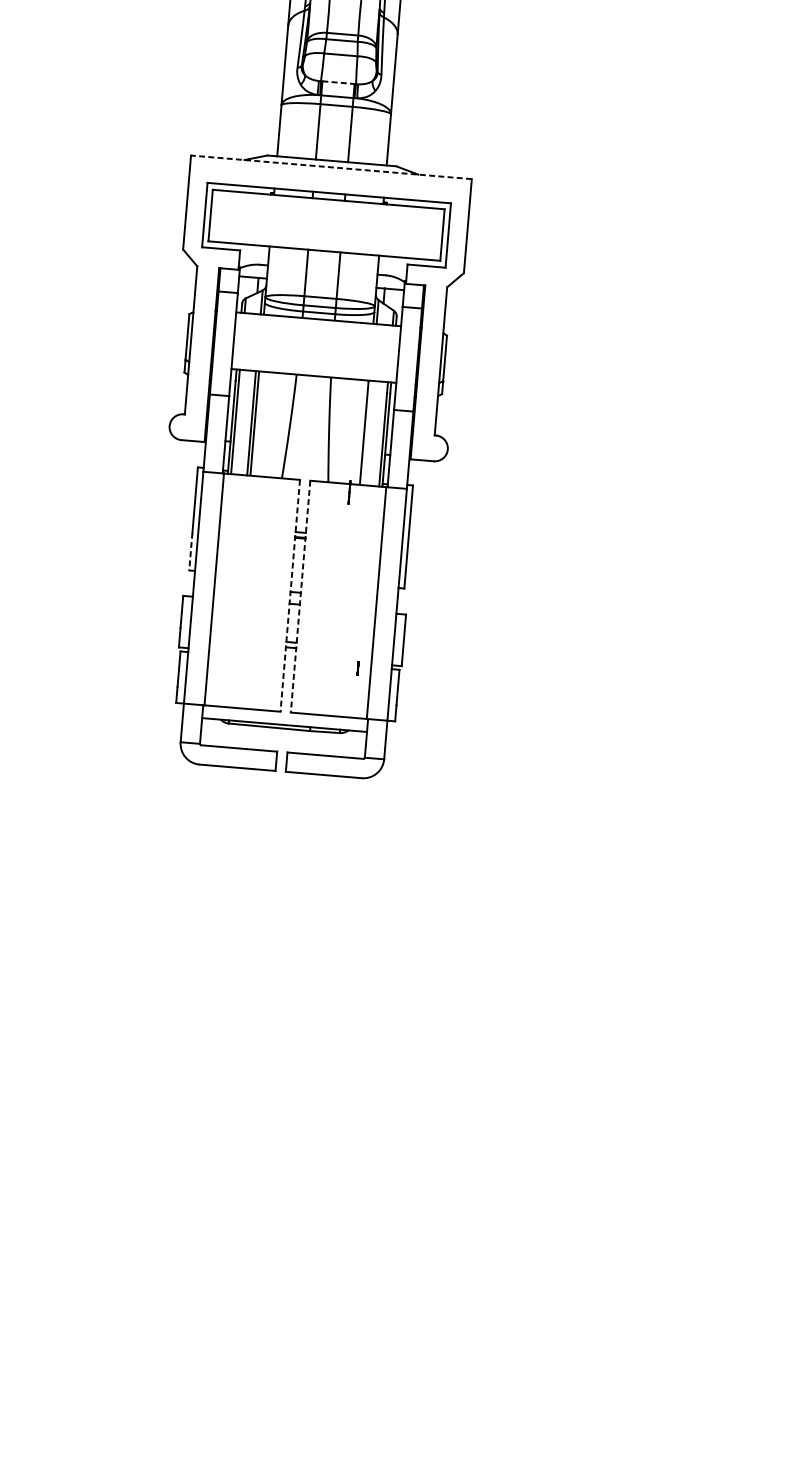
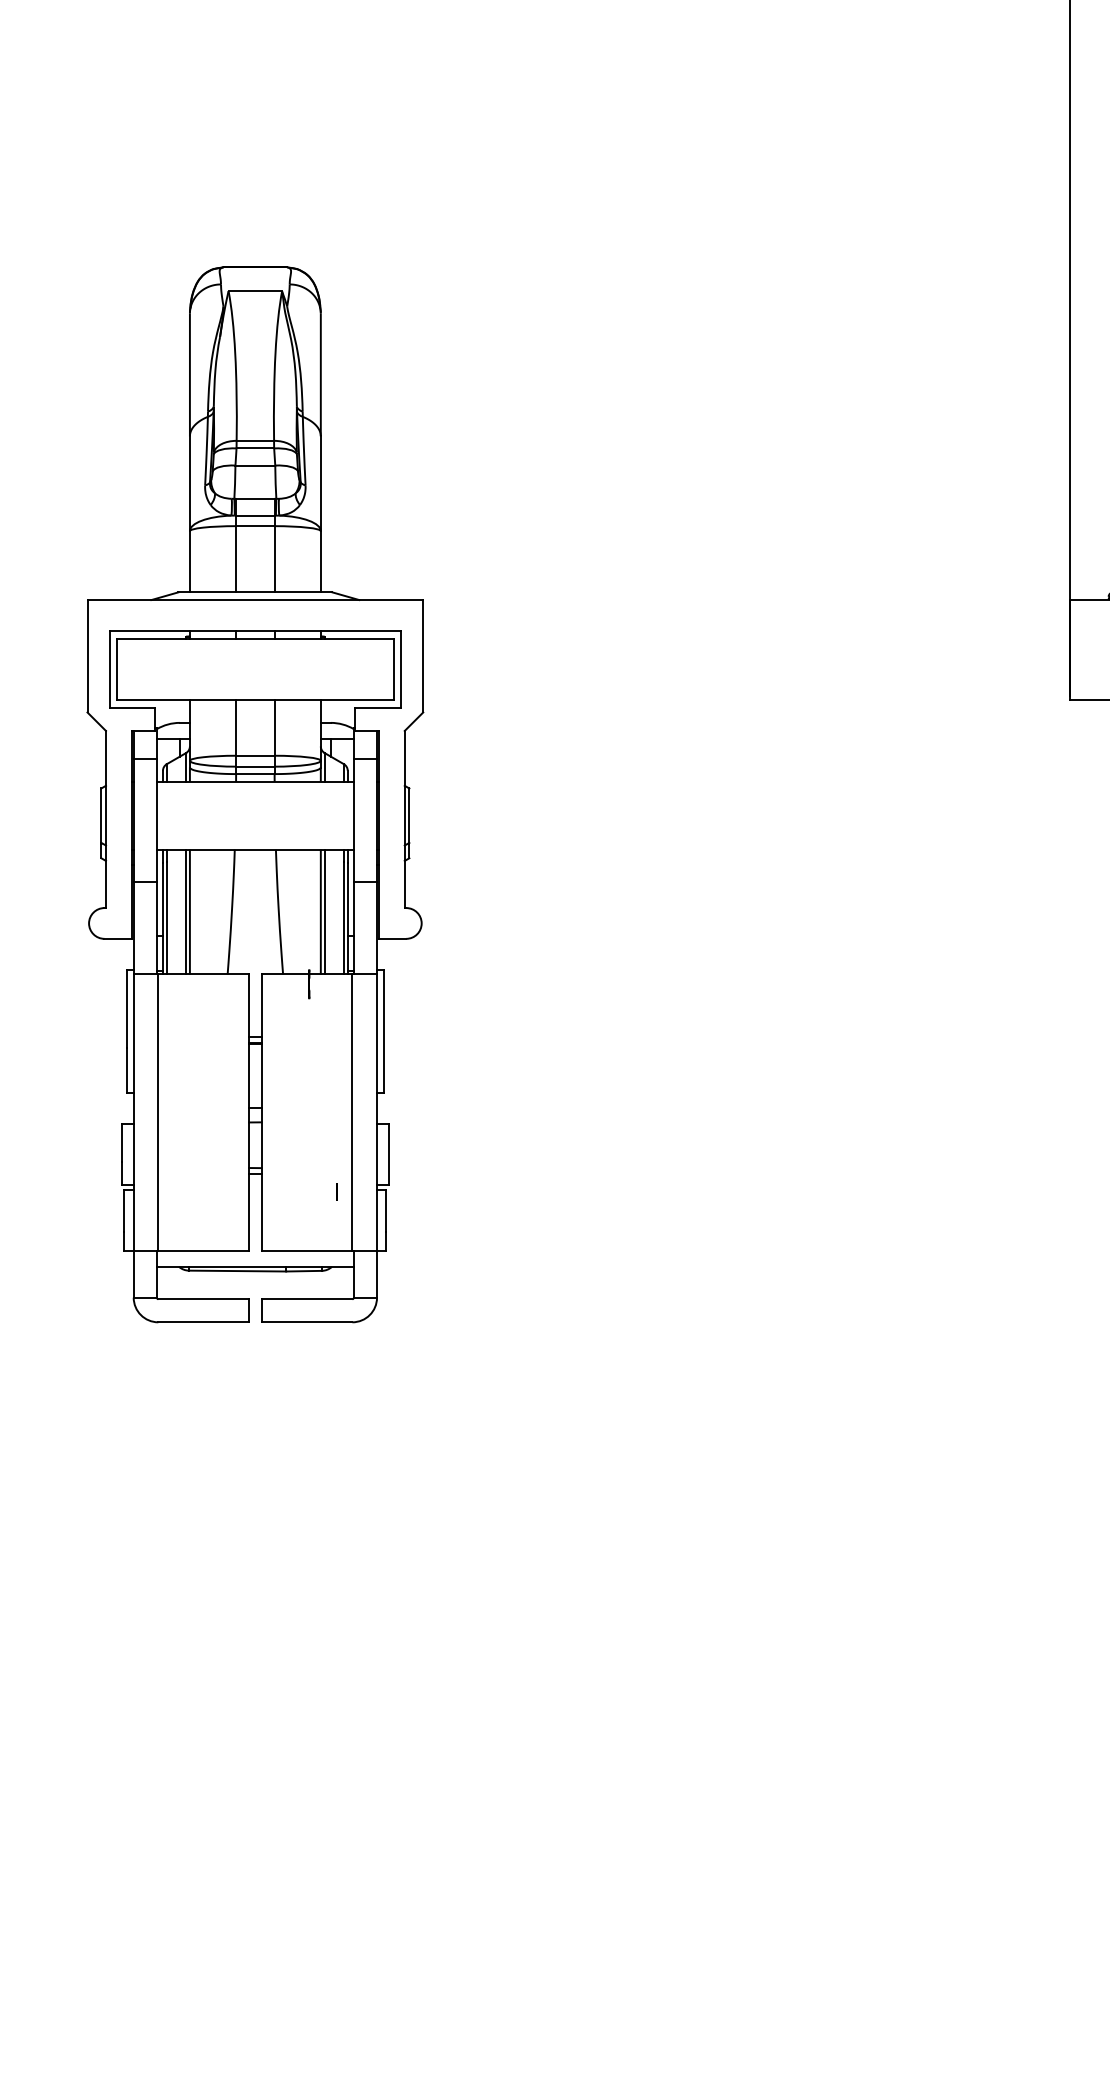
line: (338, 82) -> (255, 498), dashed -> solid
line: (331, 167) -> (255, 600), dashed -> solid
line: (367, 432) -> (324, 911), added
line: (190, 551) -> (126, 1070), dashed -> solid
line: (290, 595) -> (249, 1112), dashed -> solid
line: (300, 596) -> (261, 1112), dashed -> solid

